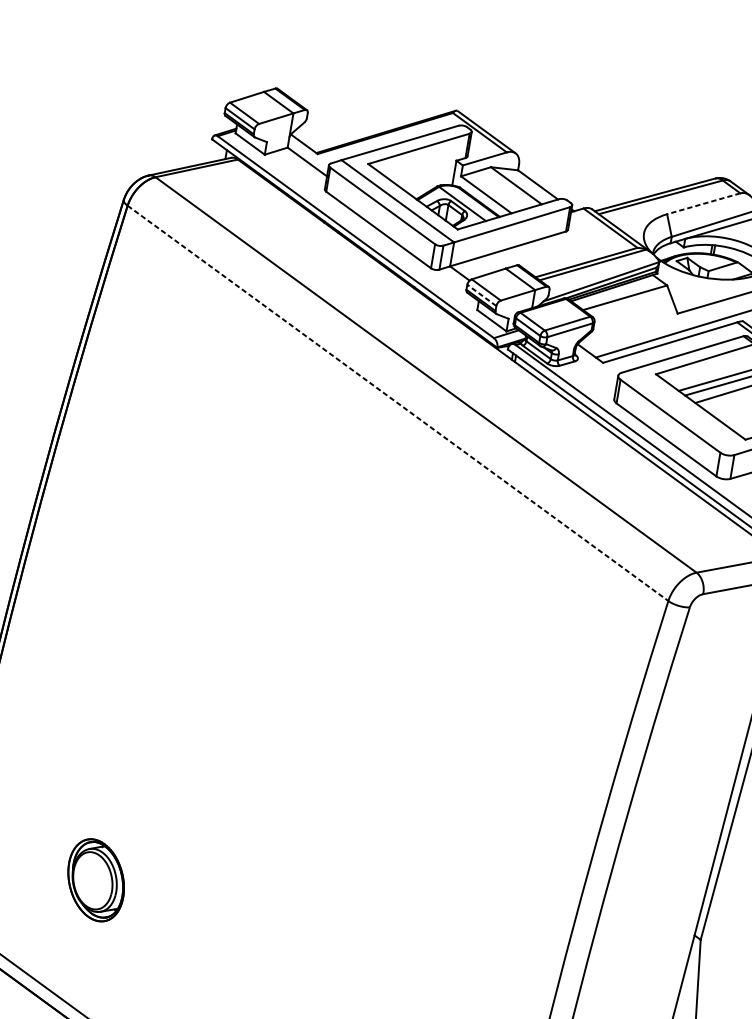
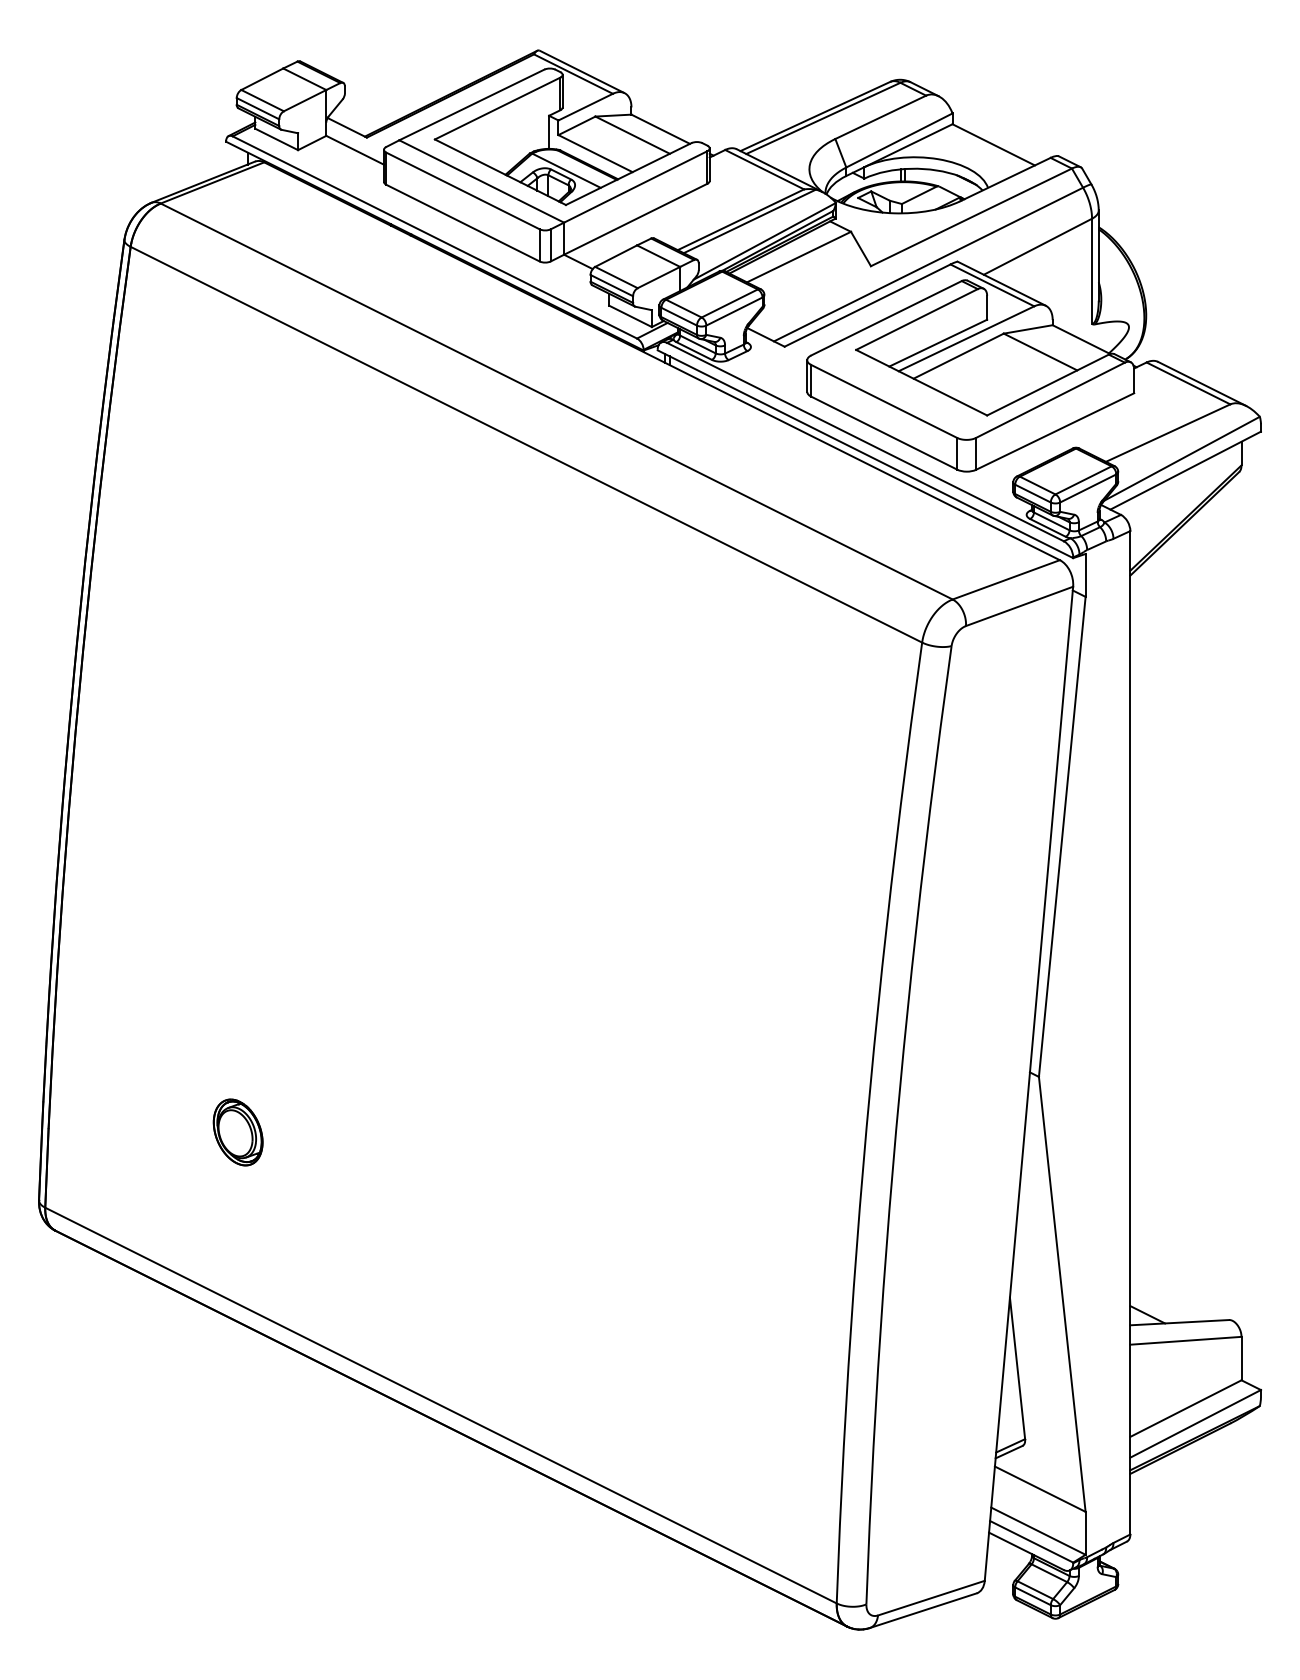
line: (703, 203) -> (880, 117), dashed -> solid
line: (481, 295) -> (611, 285), dashed -> solid
line: (398, 403) -> (526, 444), dashed -> solid
part: (95, 880) -> (237, 1132), size x0.62

